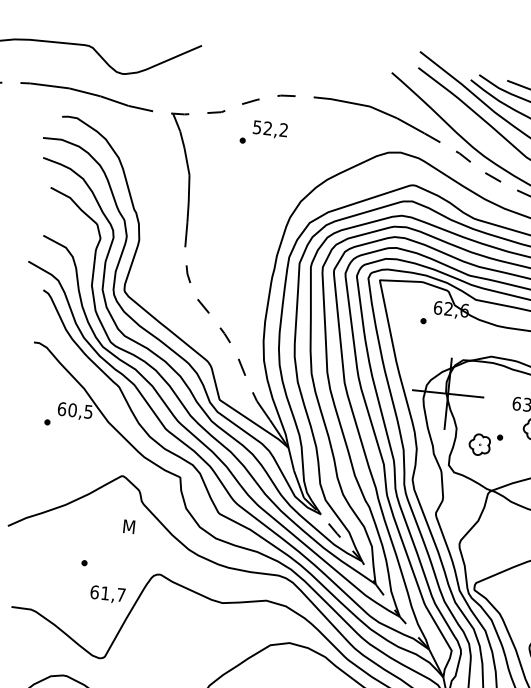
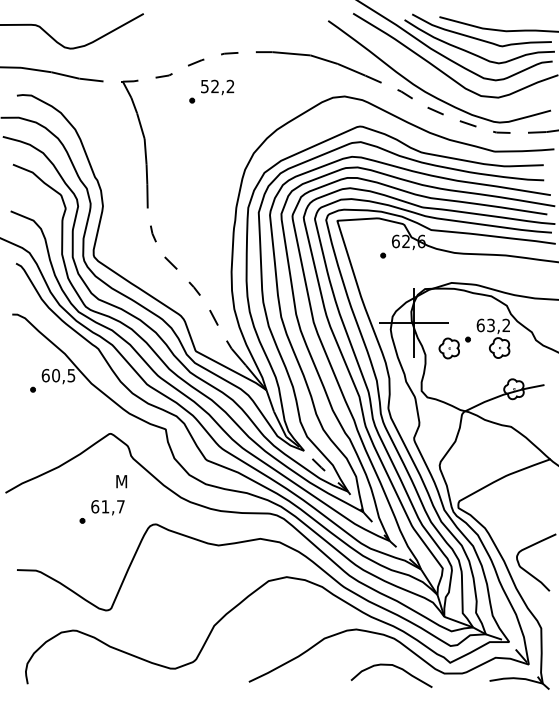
part: (485, 444) -> (454, 347), moved
text: (107, 594) -> (107, 507), moved

